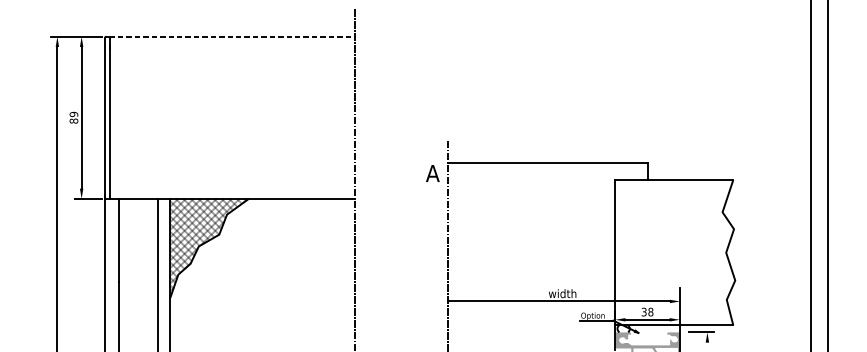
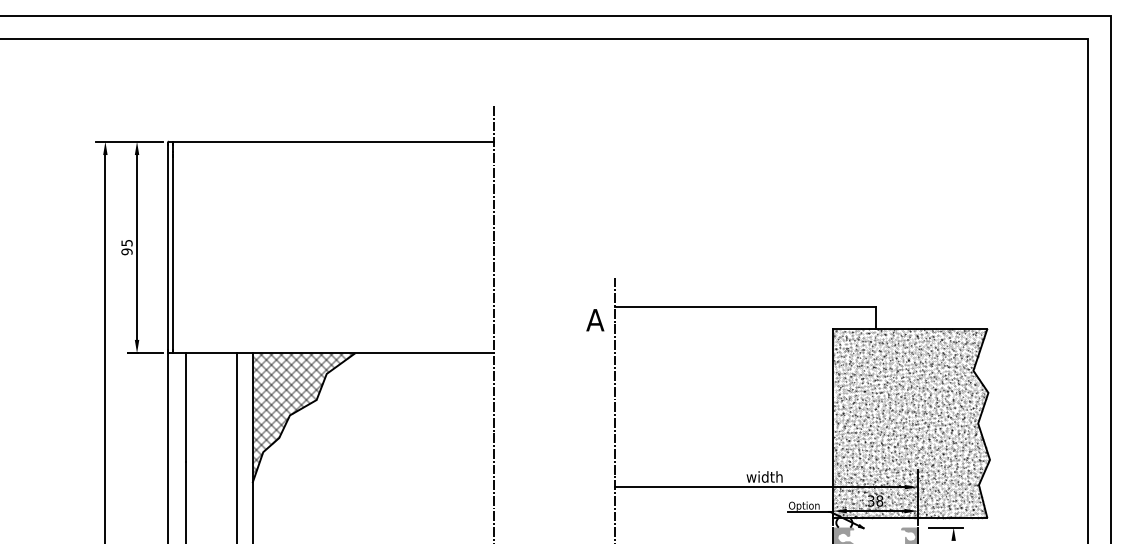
line: (232, 36) -> (334, 141), dashed -> solid
text: (73, 117) -> (126, 247), 89 -> 95
hatch: (675, 252) -> (911, 423), added

